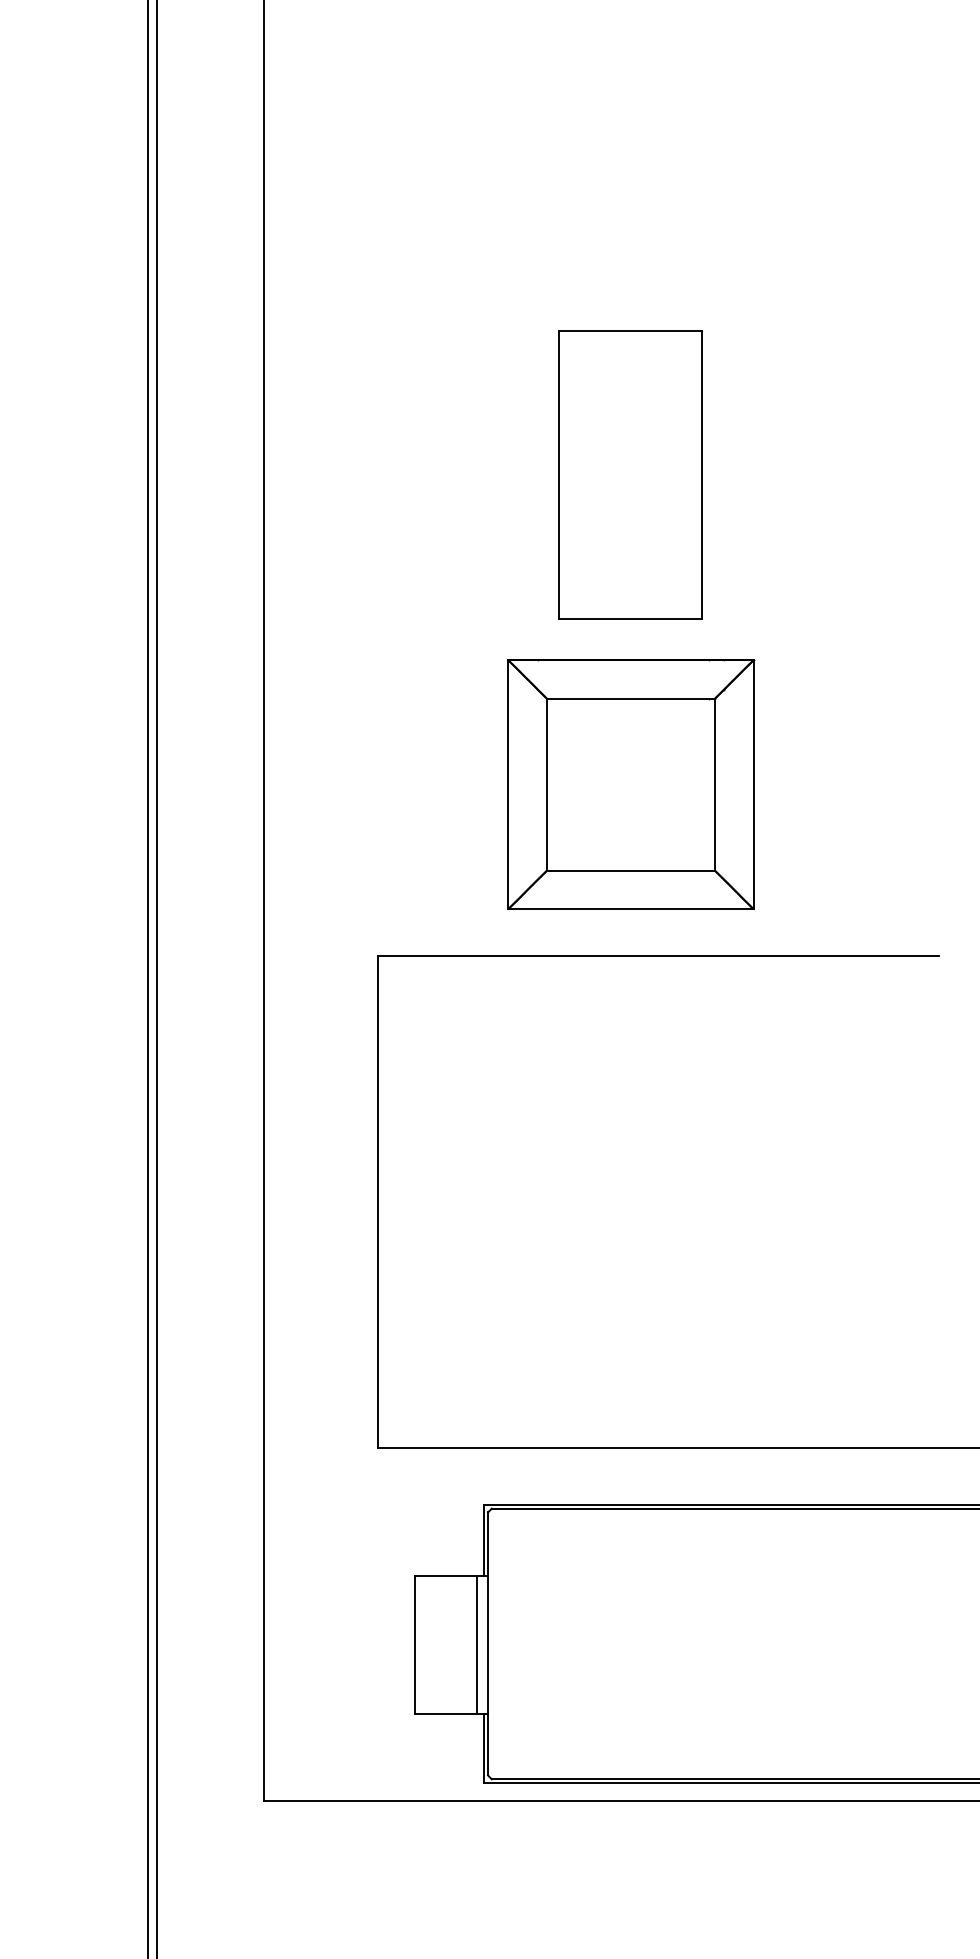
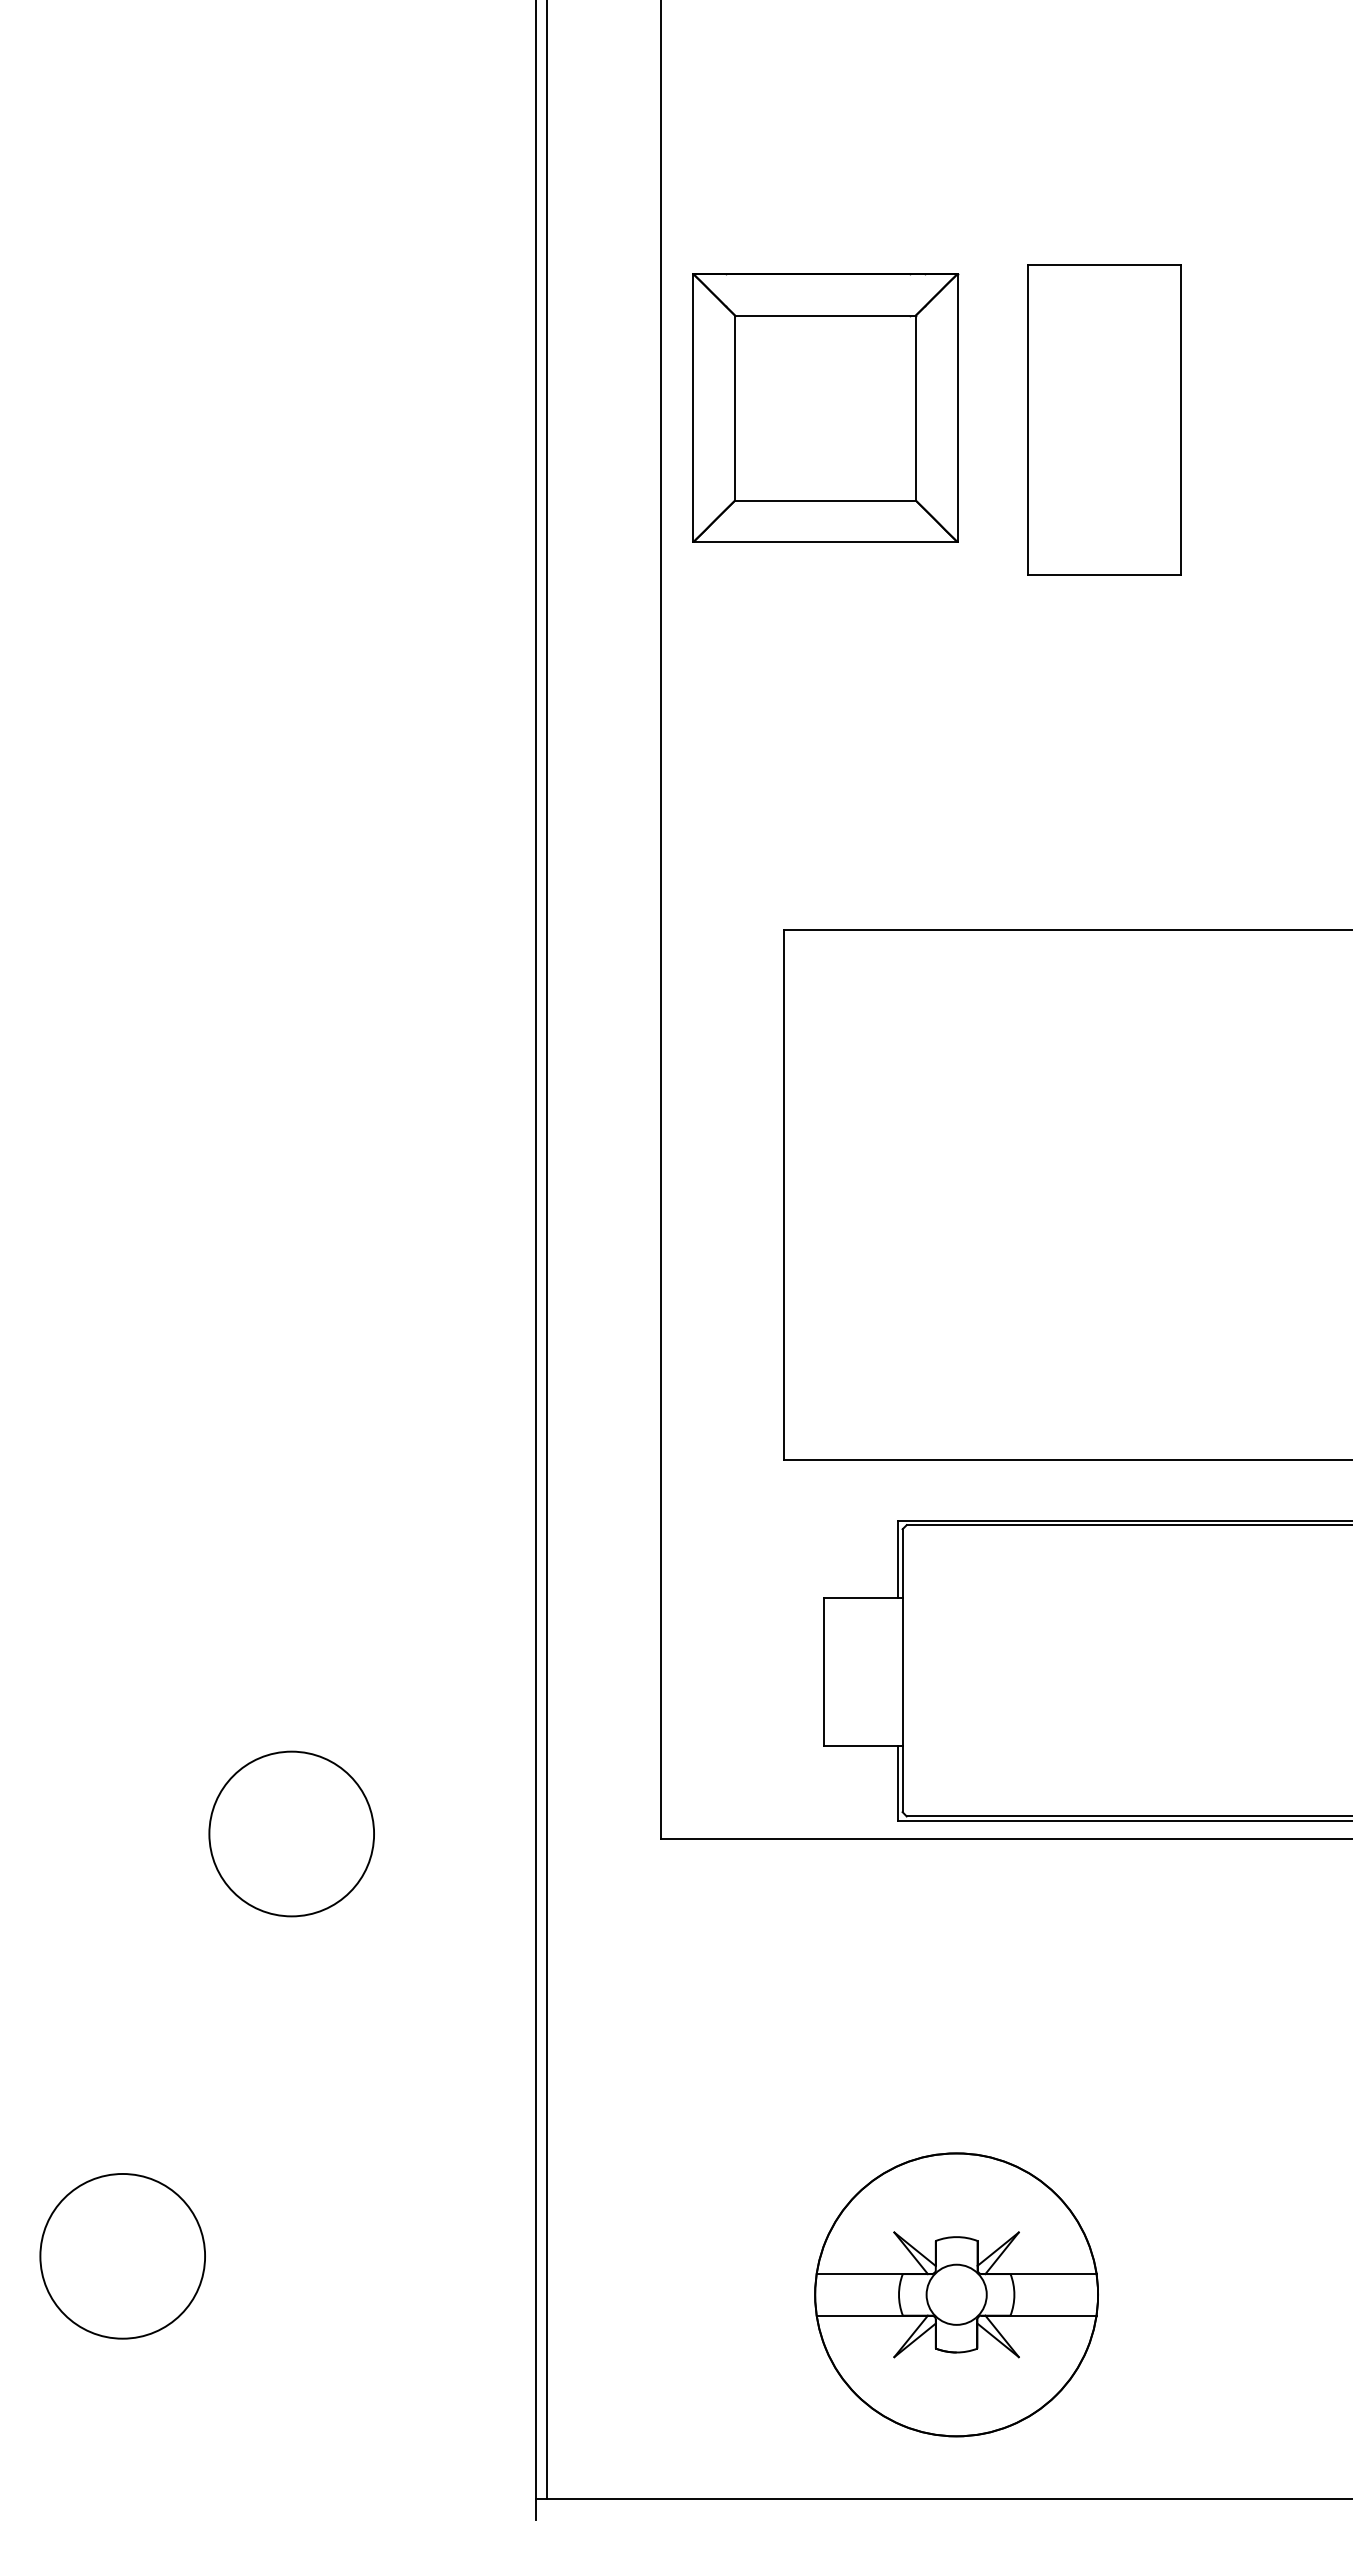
part: (630, 474) -> (1104, 419), moved
part: (630, 784) -> (825, 407), moved
line: (476, 1644) -> (890, 1671), removed

